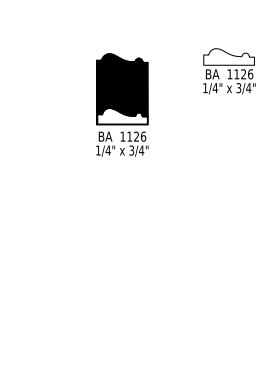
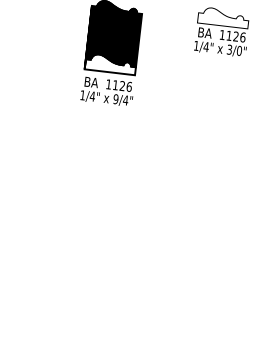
text: (248, 88) -> (239, 51), 3/4" -> 3/0"
text: (131, 150) -> (115, 99), 3/4" -> 9/4"

